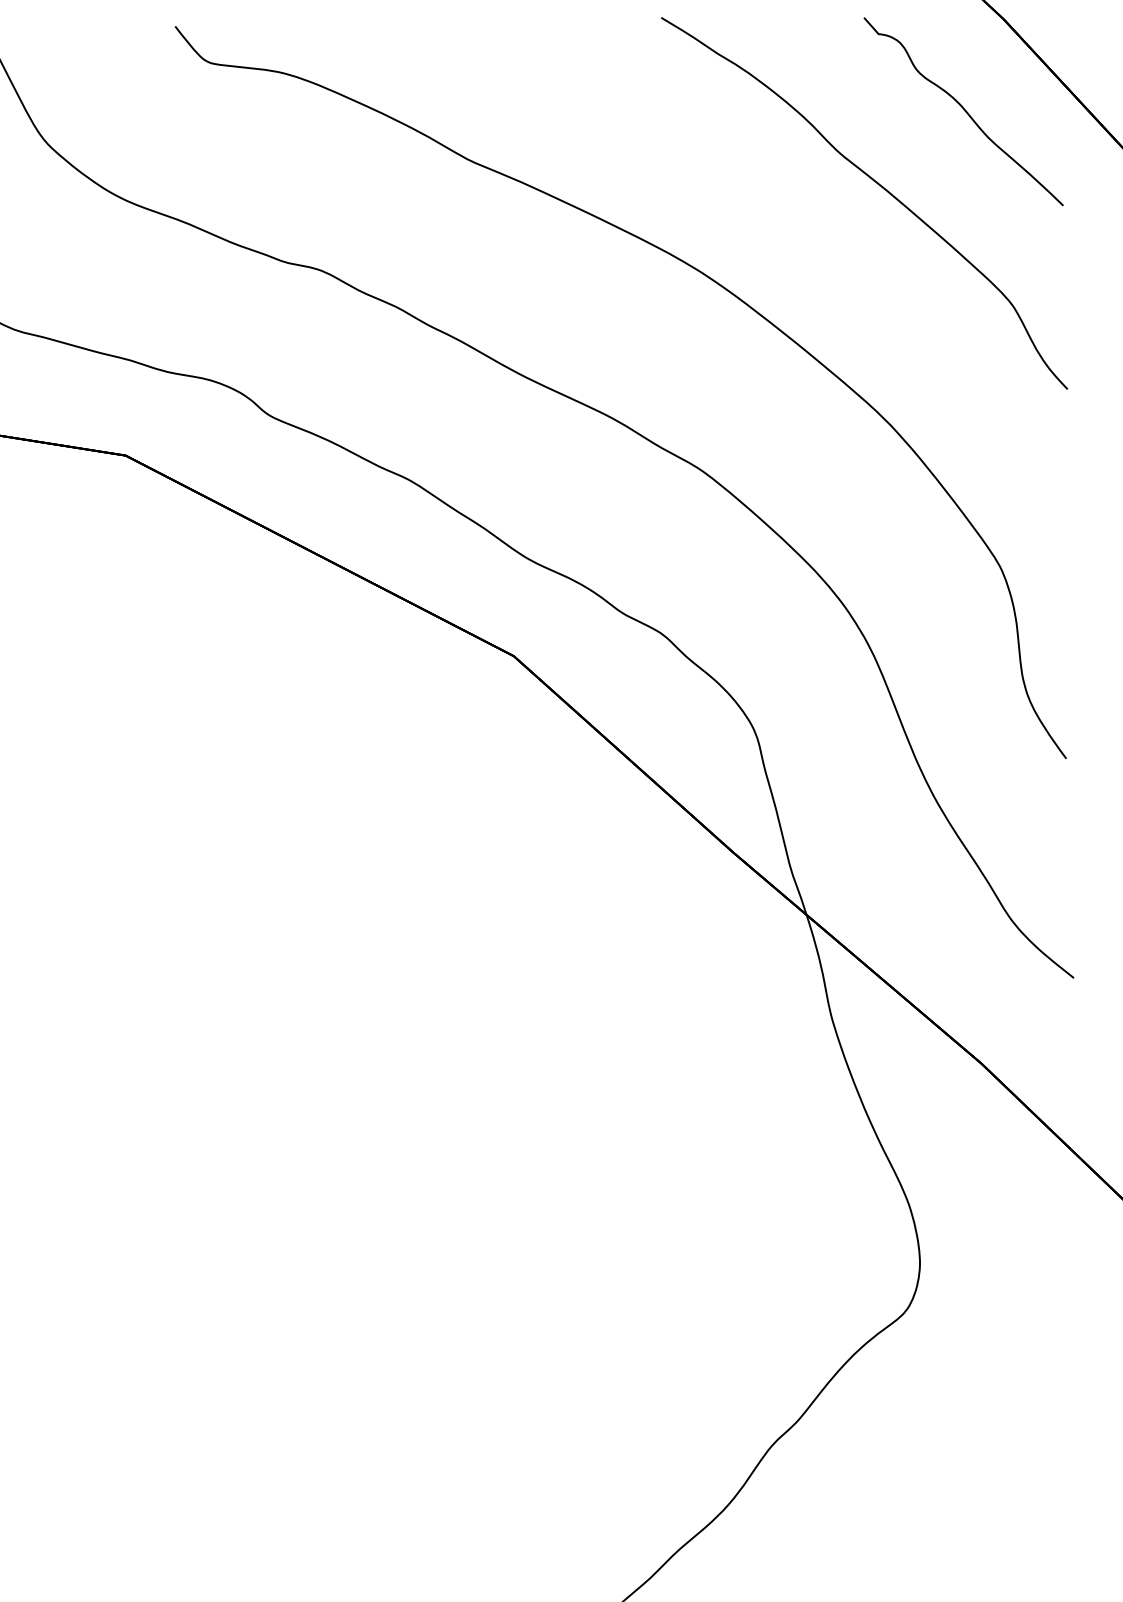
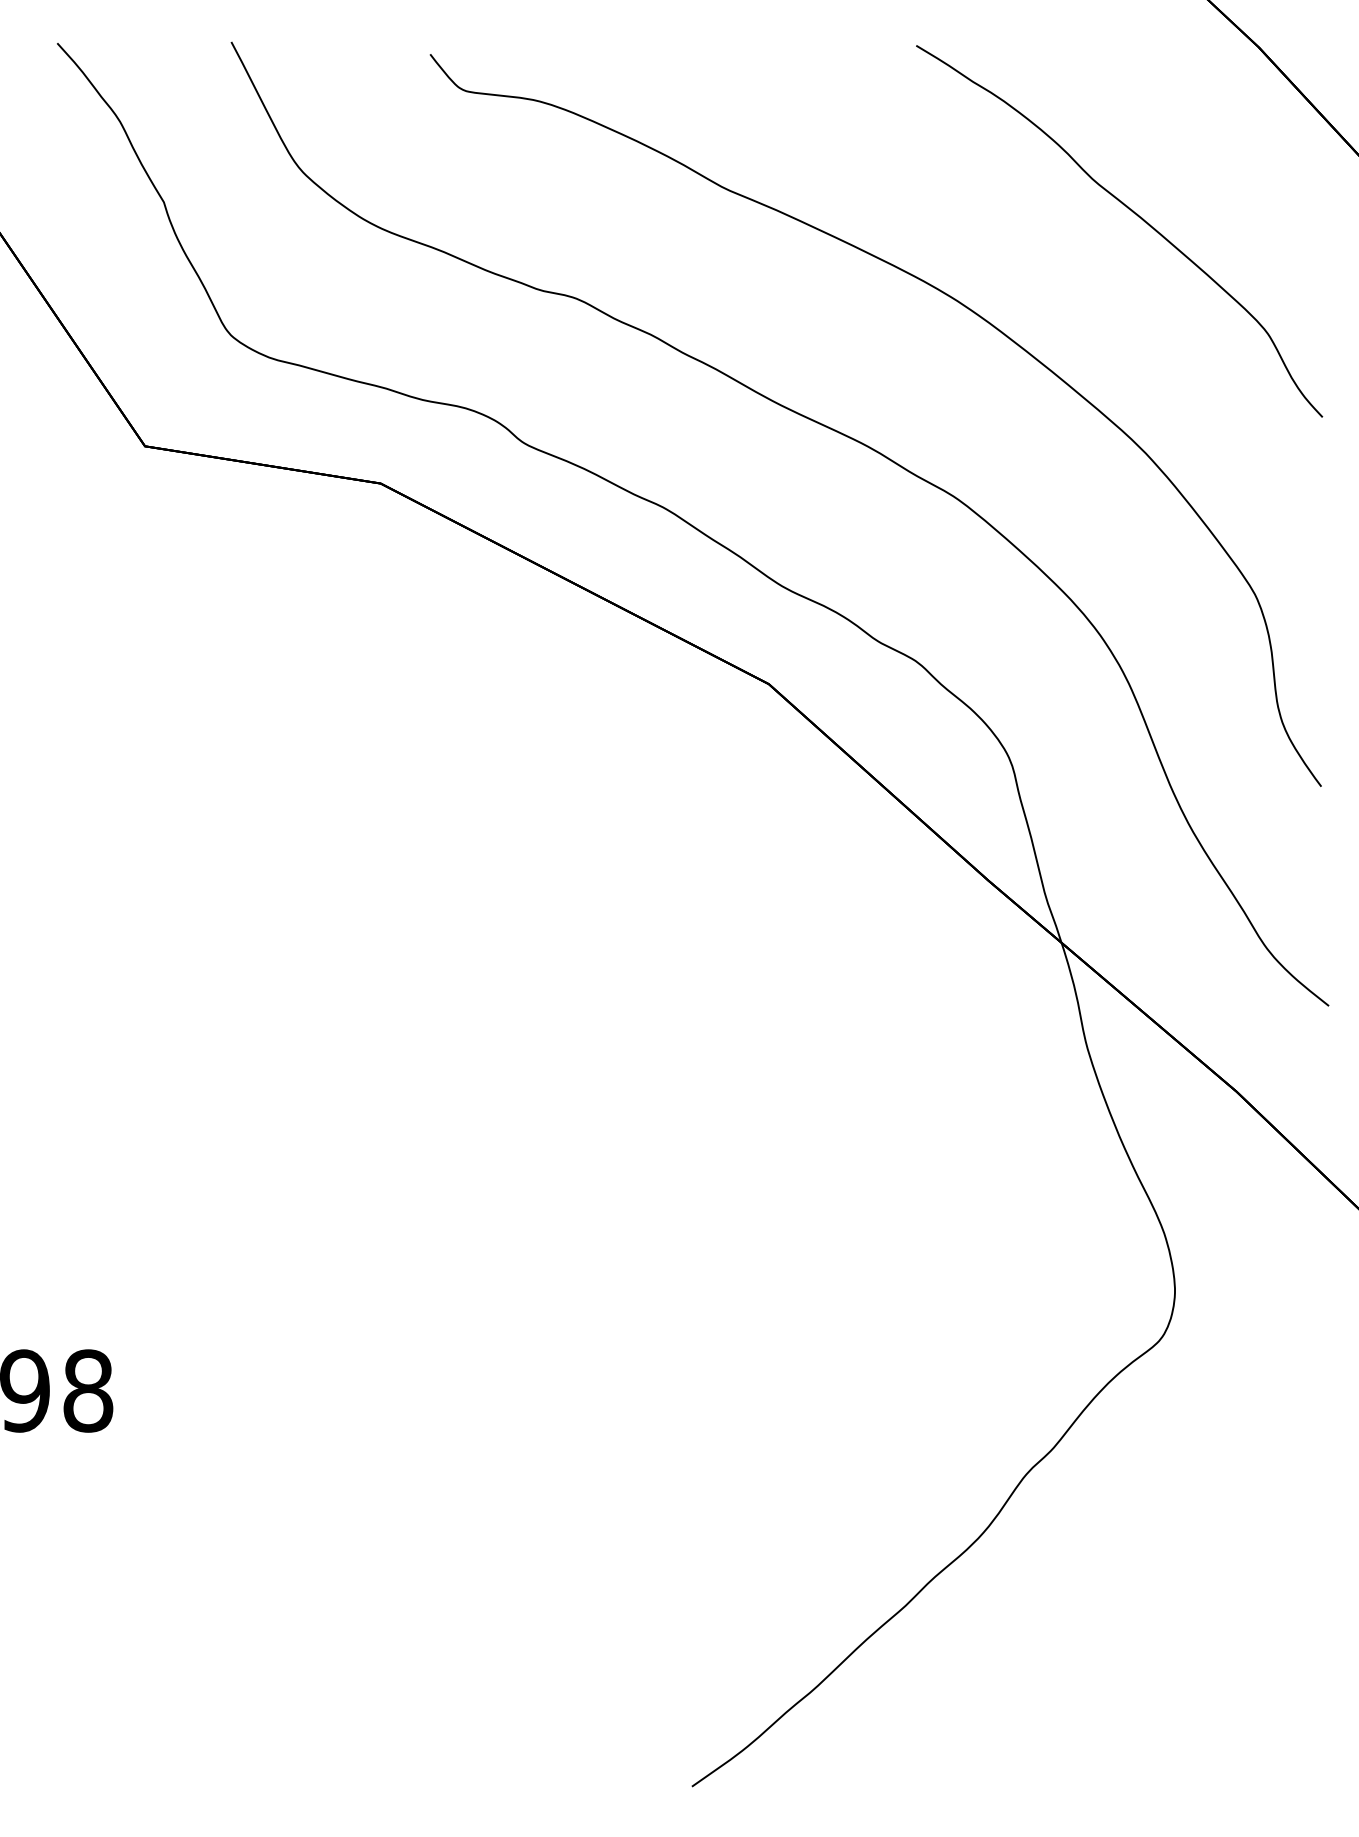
curve: (964, 111) -> (1219, 139), removed

